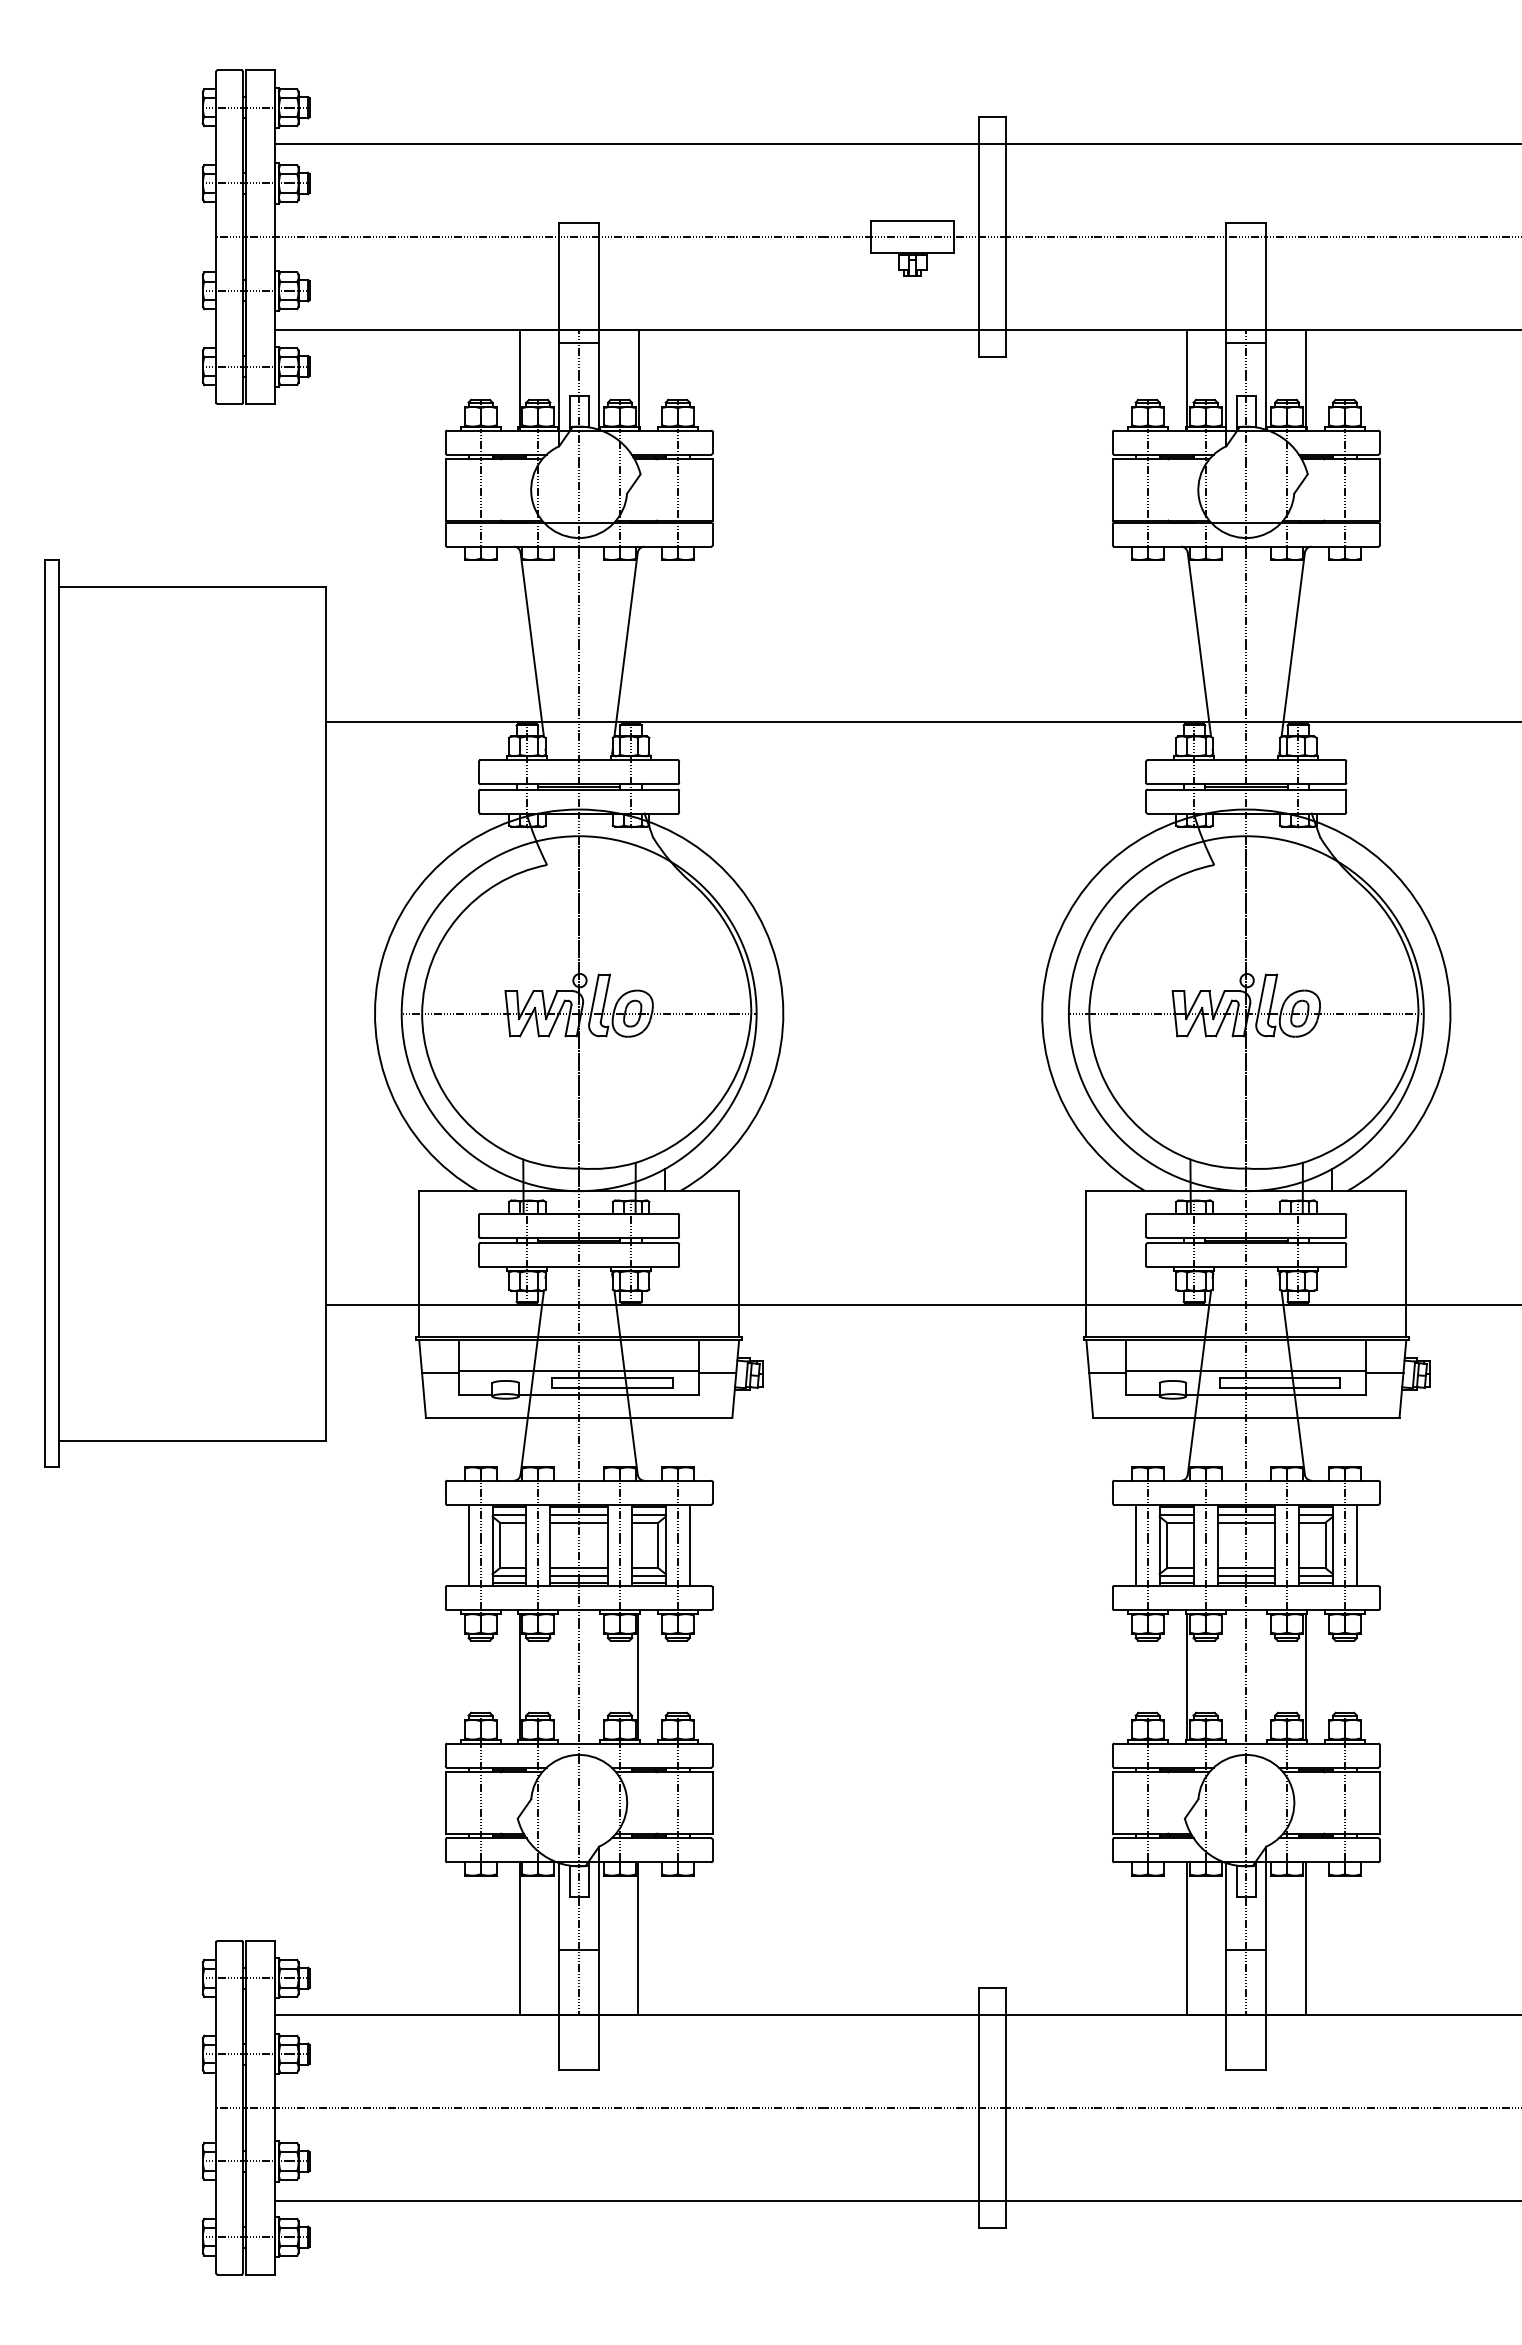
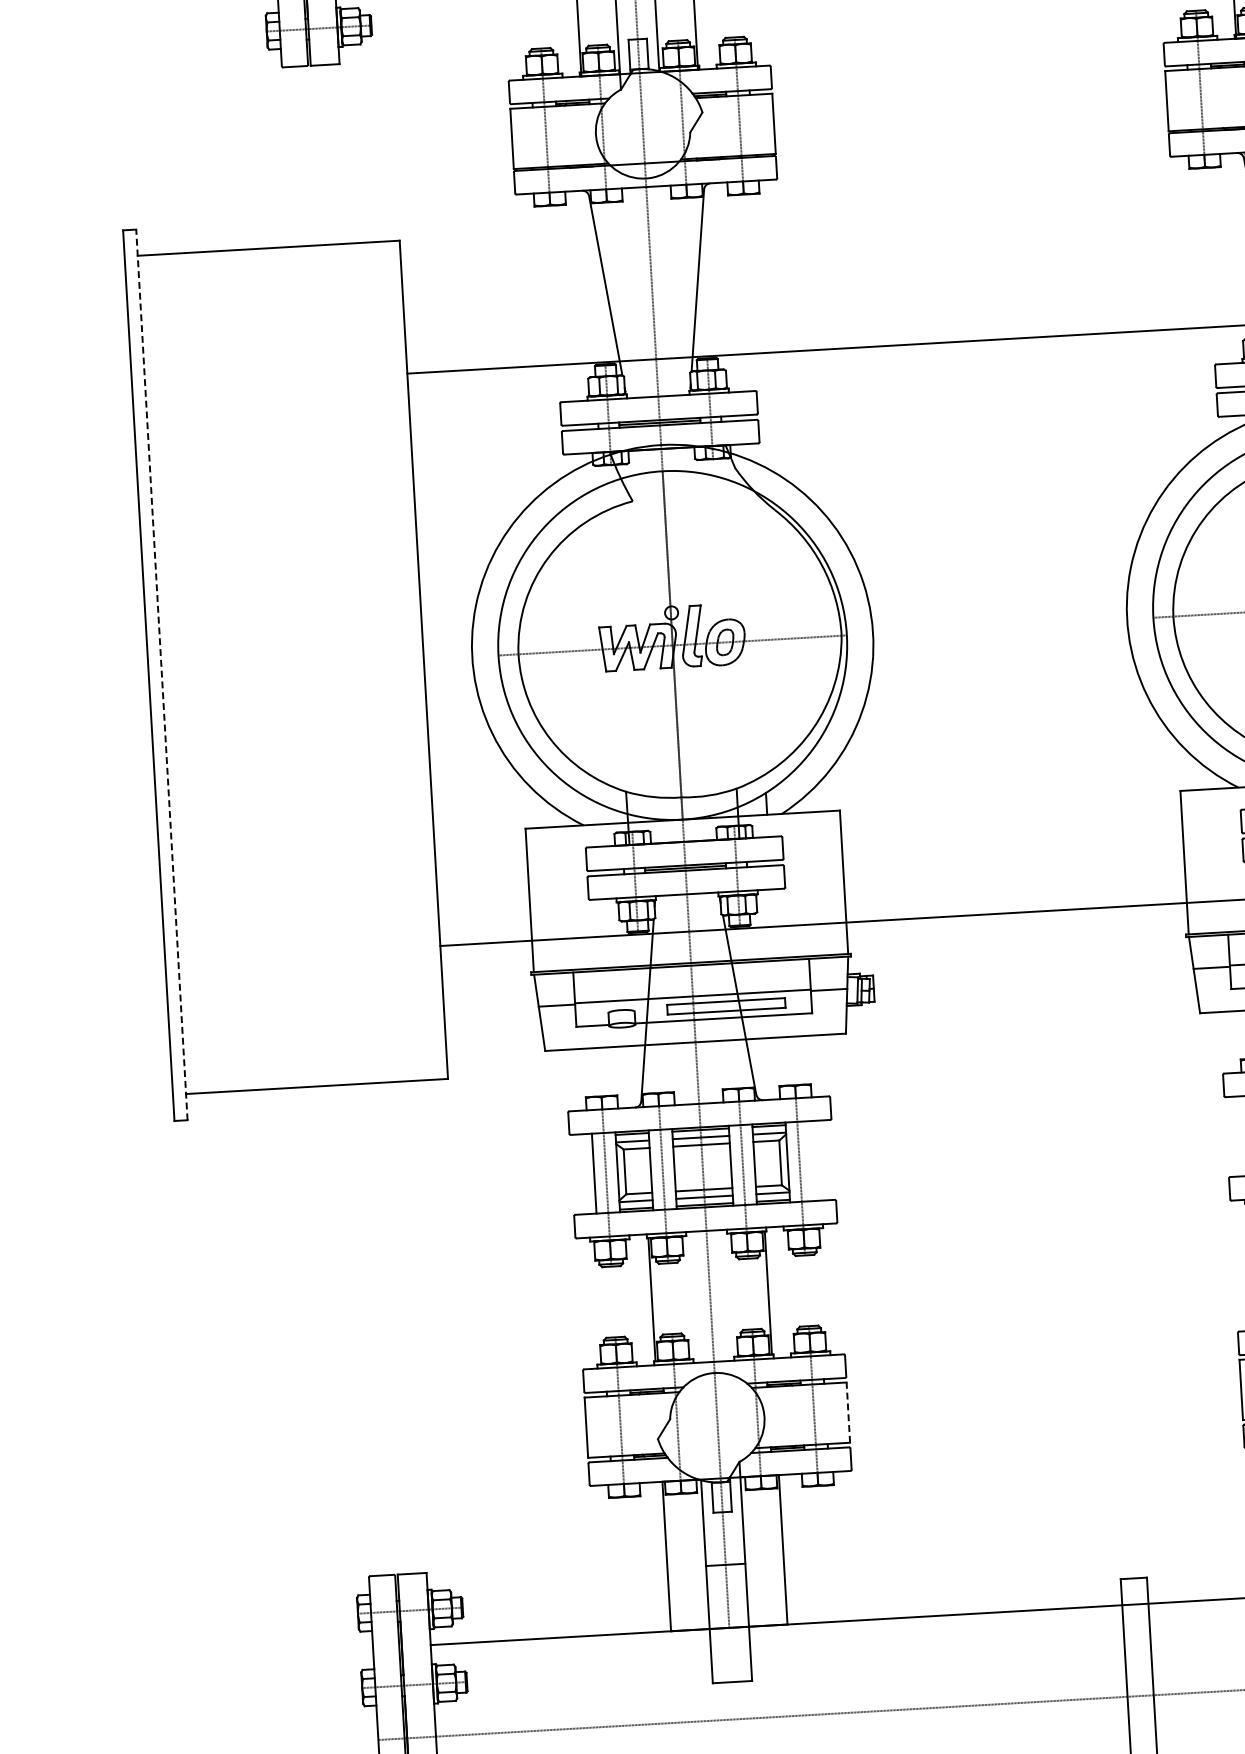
line: (58, 1013) -> (161, 674), solid -> dashed
line: (689, 1545) -> (811, 1161), removed
line: (712, 1802) -> (848, 1412), solid -> dashed

